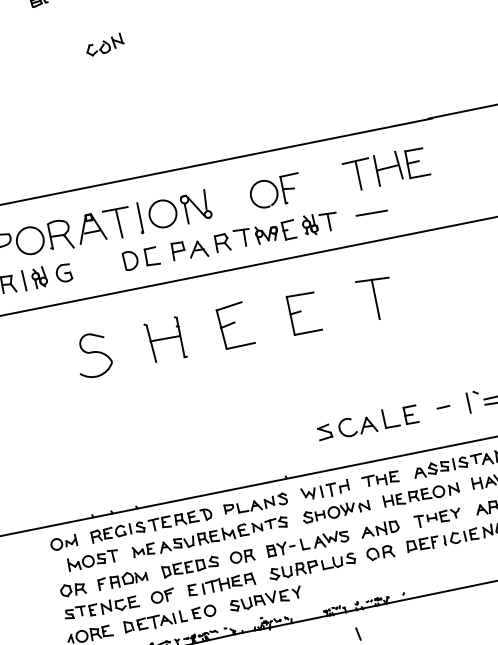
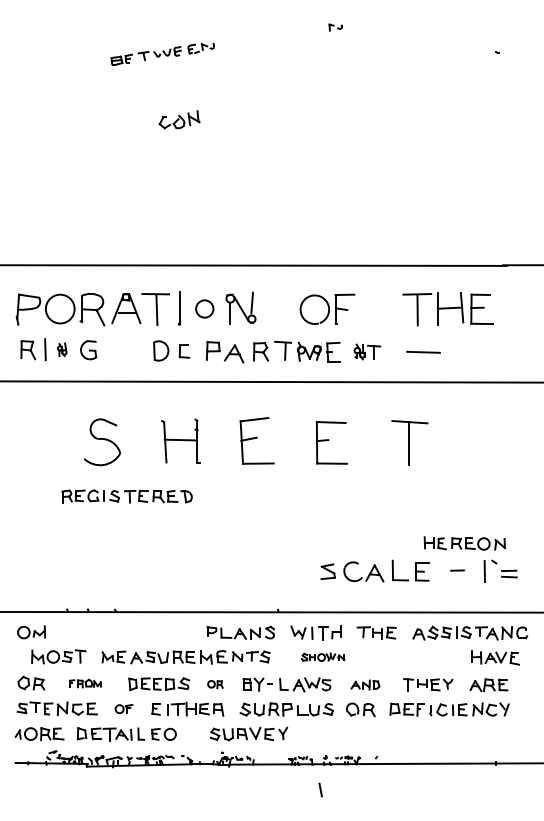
circle: (162, 213) -> (204, 308), size x0.6
part: (320, 222) -> (367, 351), size x0.7
part: (152, 256) -> (184, 351), size x0.7
part: (39, 277) -> (62, 349), size x0.6
part: (420, 494) -> (464, 543), moved
part: (335, 512) -> (322, 657), size x0.6
part: (151, 525) -> (126, 496), moved
part: (380, 528) -> (365, 684), size x0.7
part: (242, 556) -> (215, 684), size x0.6
part: (122, 579) -> (85, 683), size x0.6
part: (162, 595) -> (123, 708), size x0.7
part: (265, 598) -> (248, 733), moved

